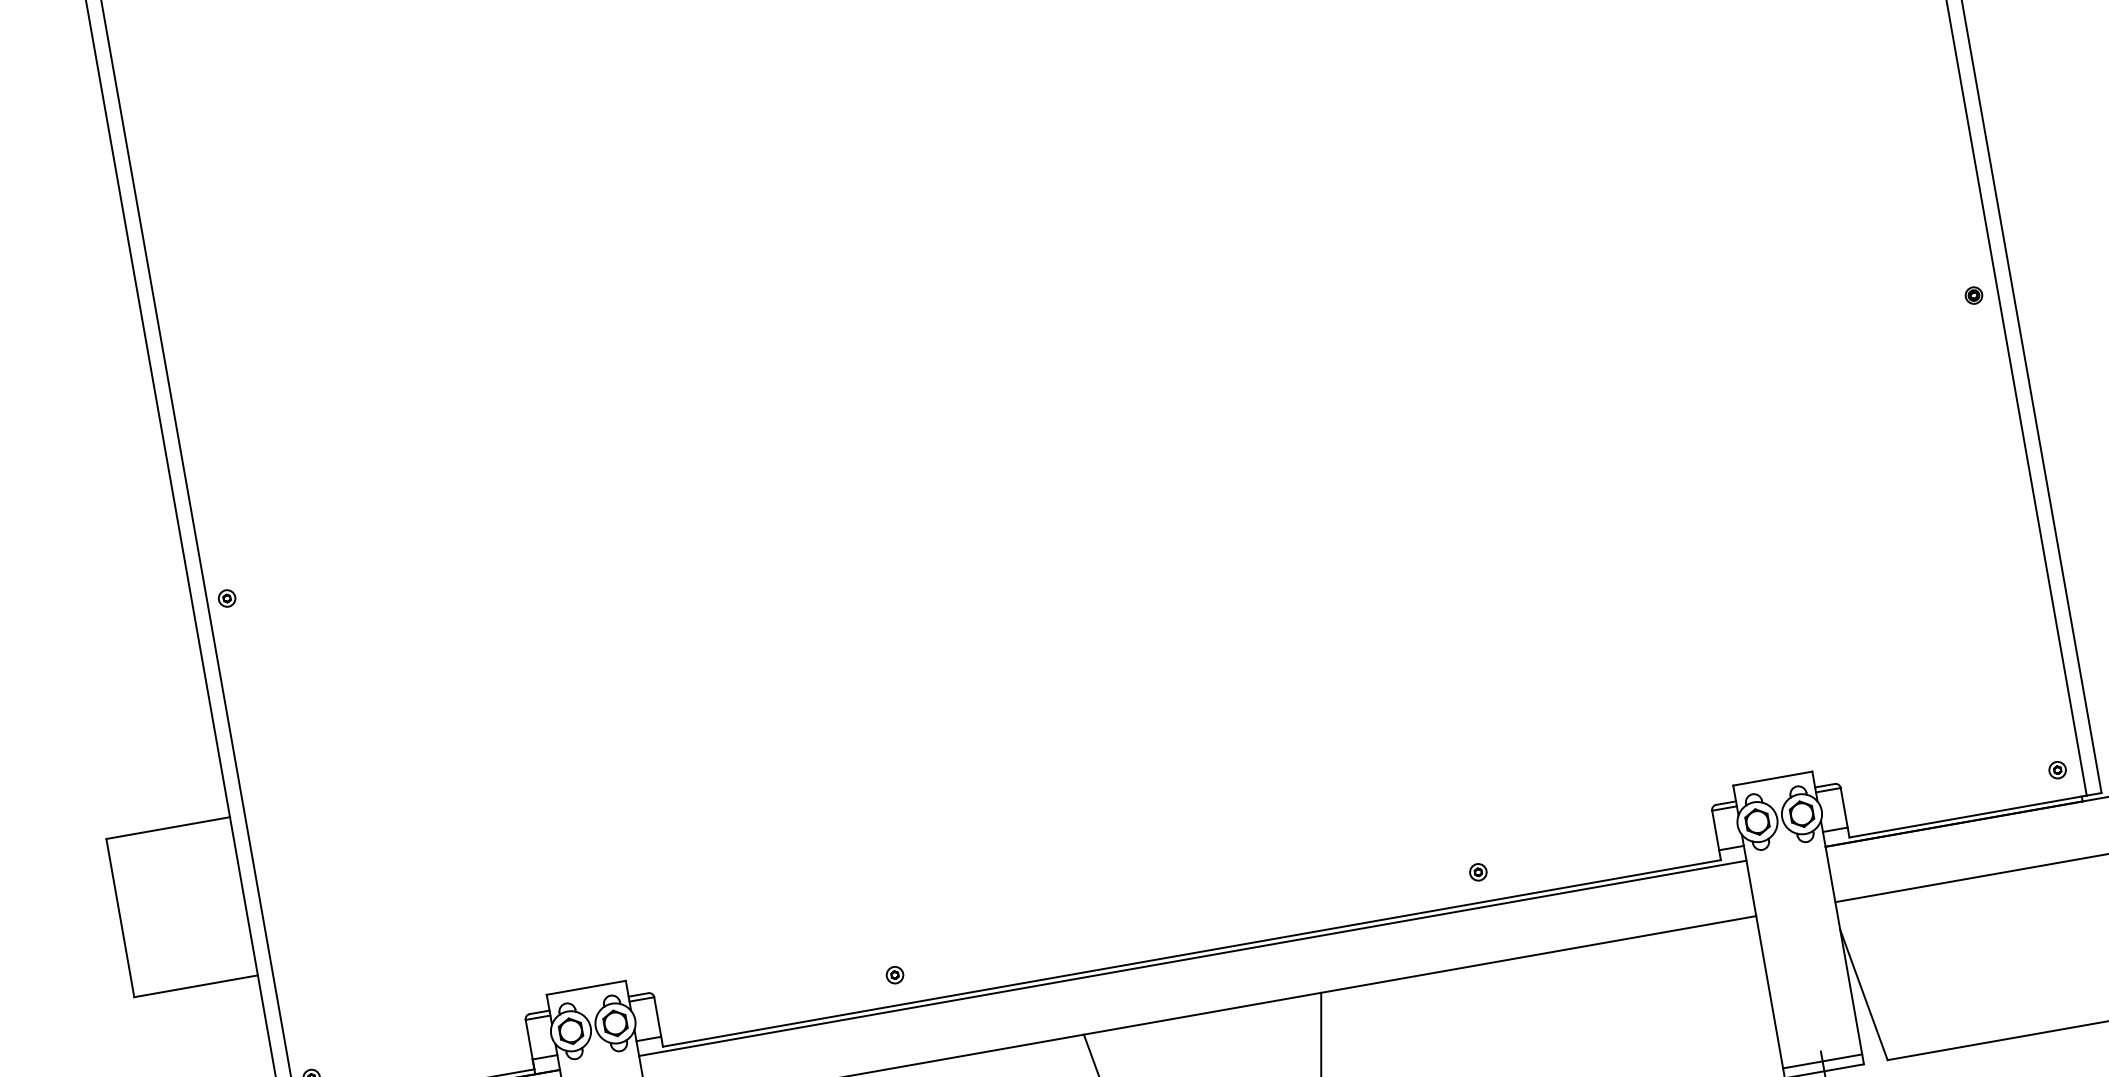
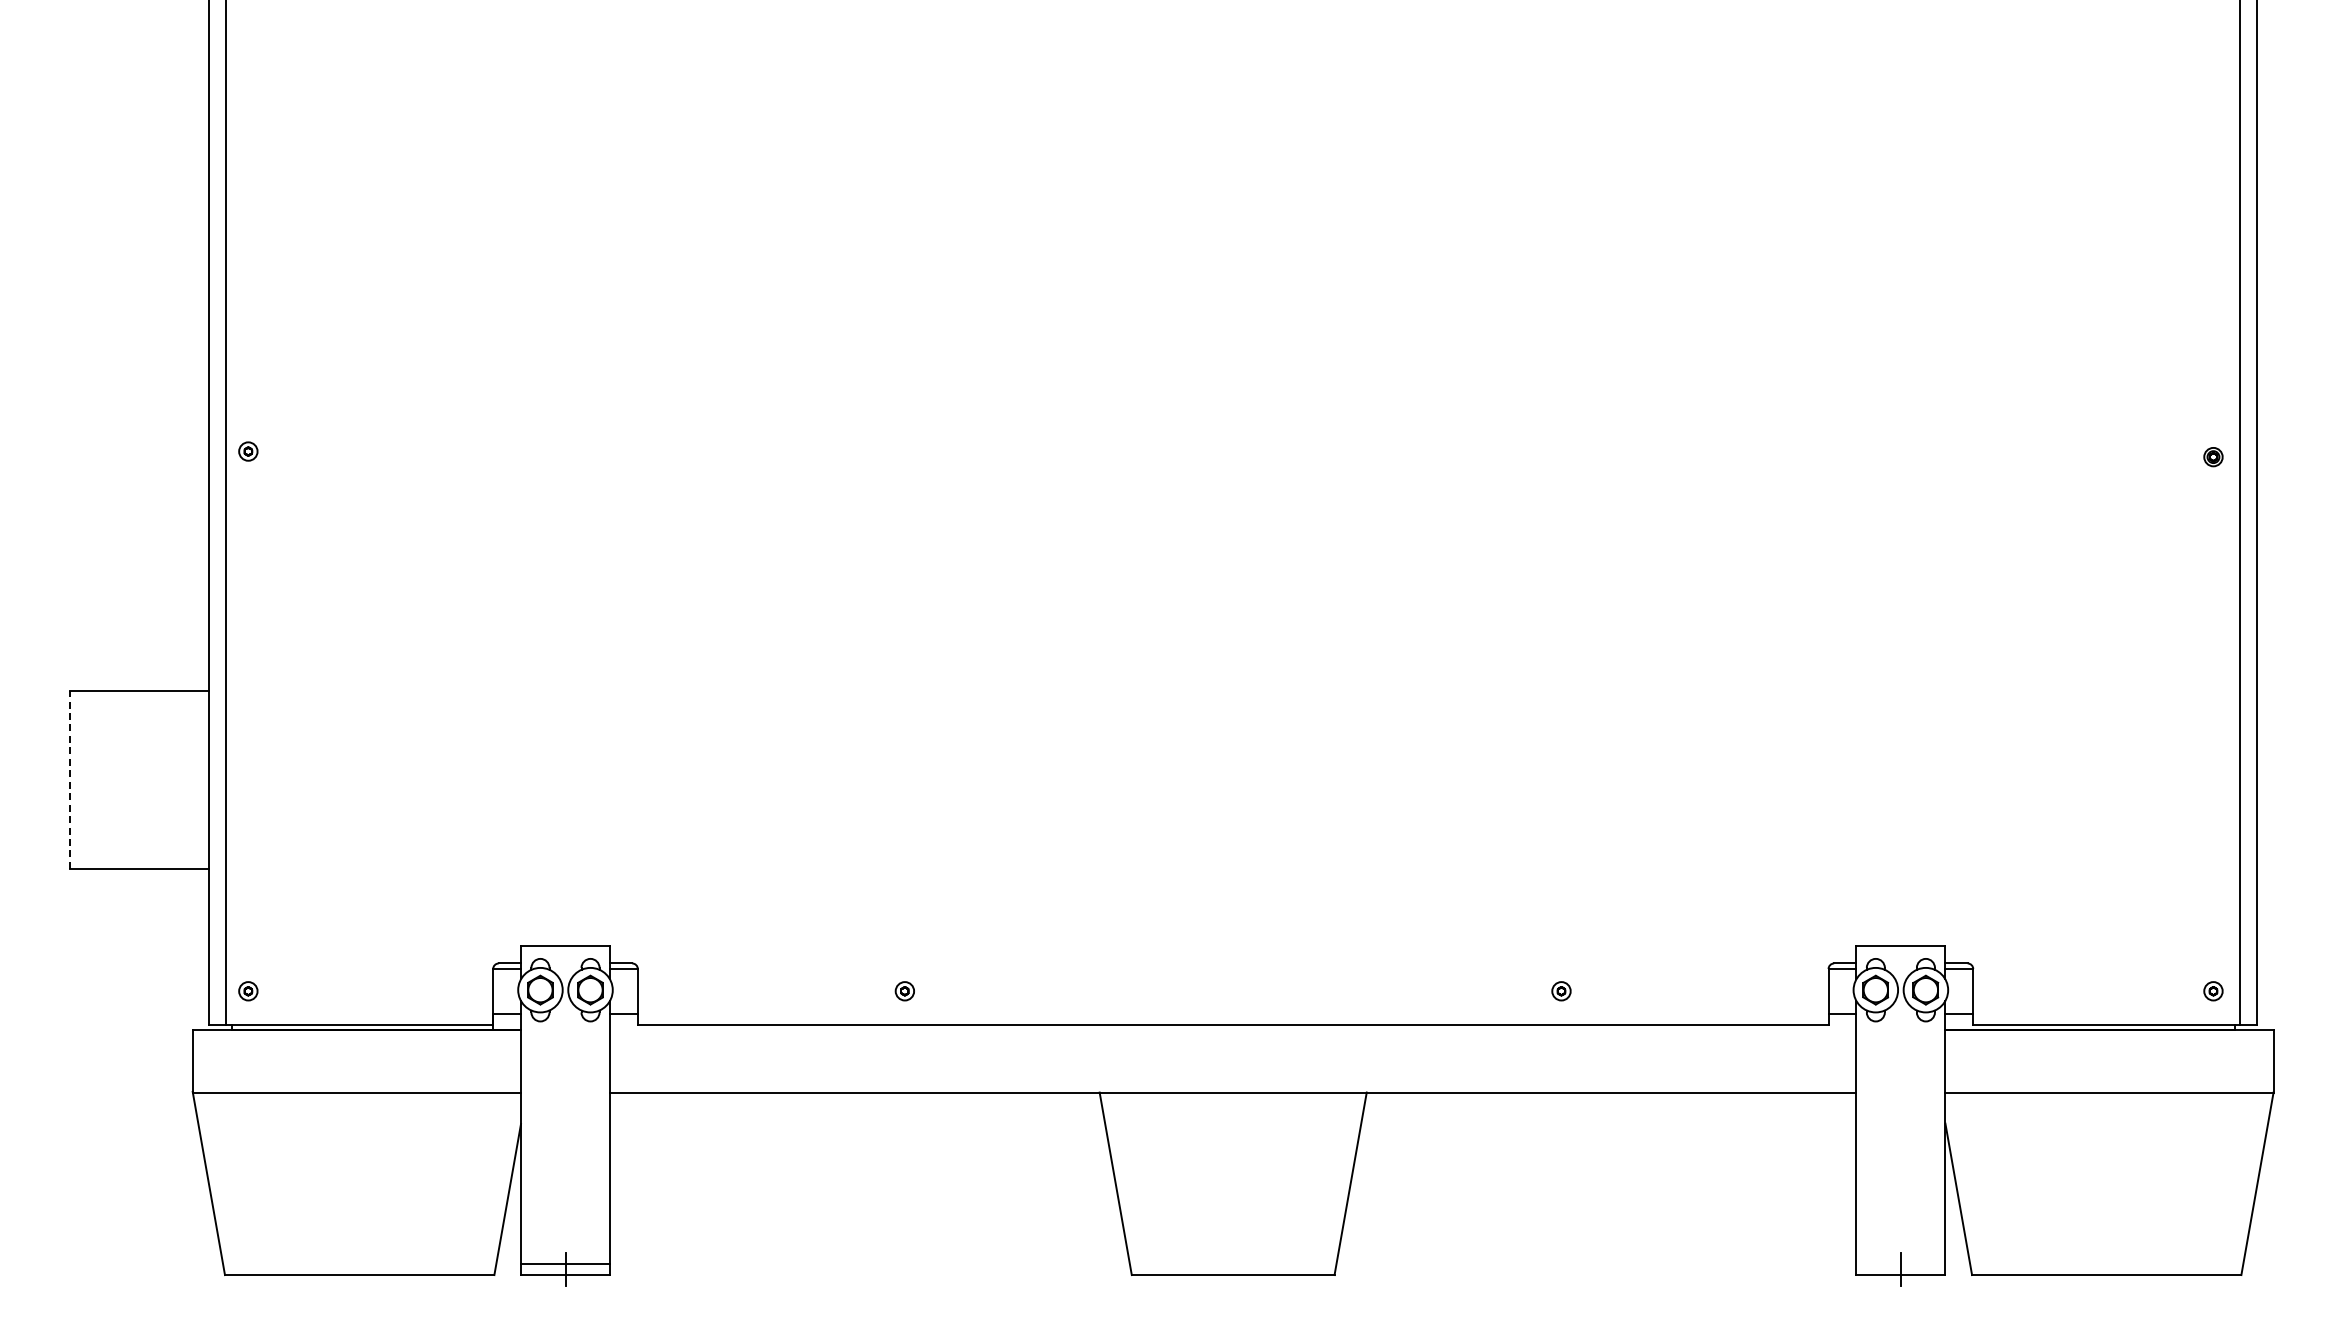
line: (120, 917) -> (70, 779), solid -> dashed
line: (1193, 958) -> (1233, 1030), removed
line: (1822, 1061) -> (1900, 1263), removed

